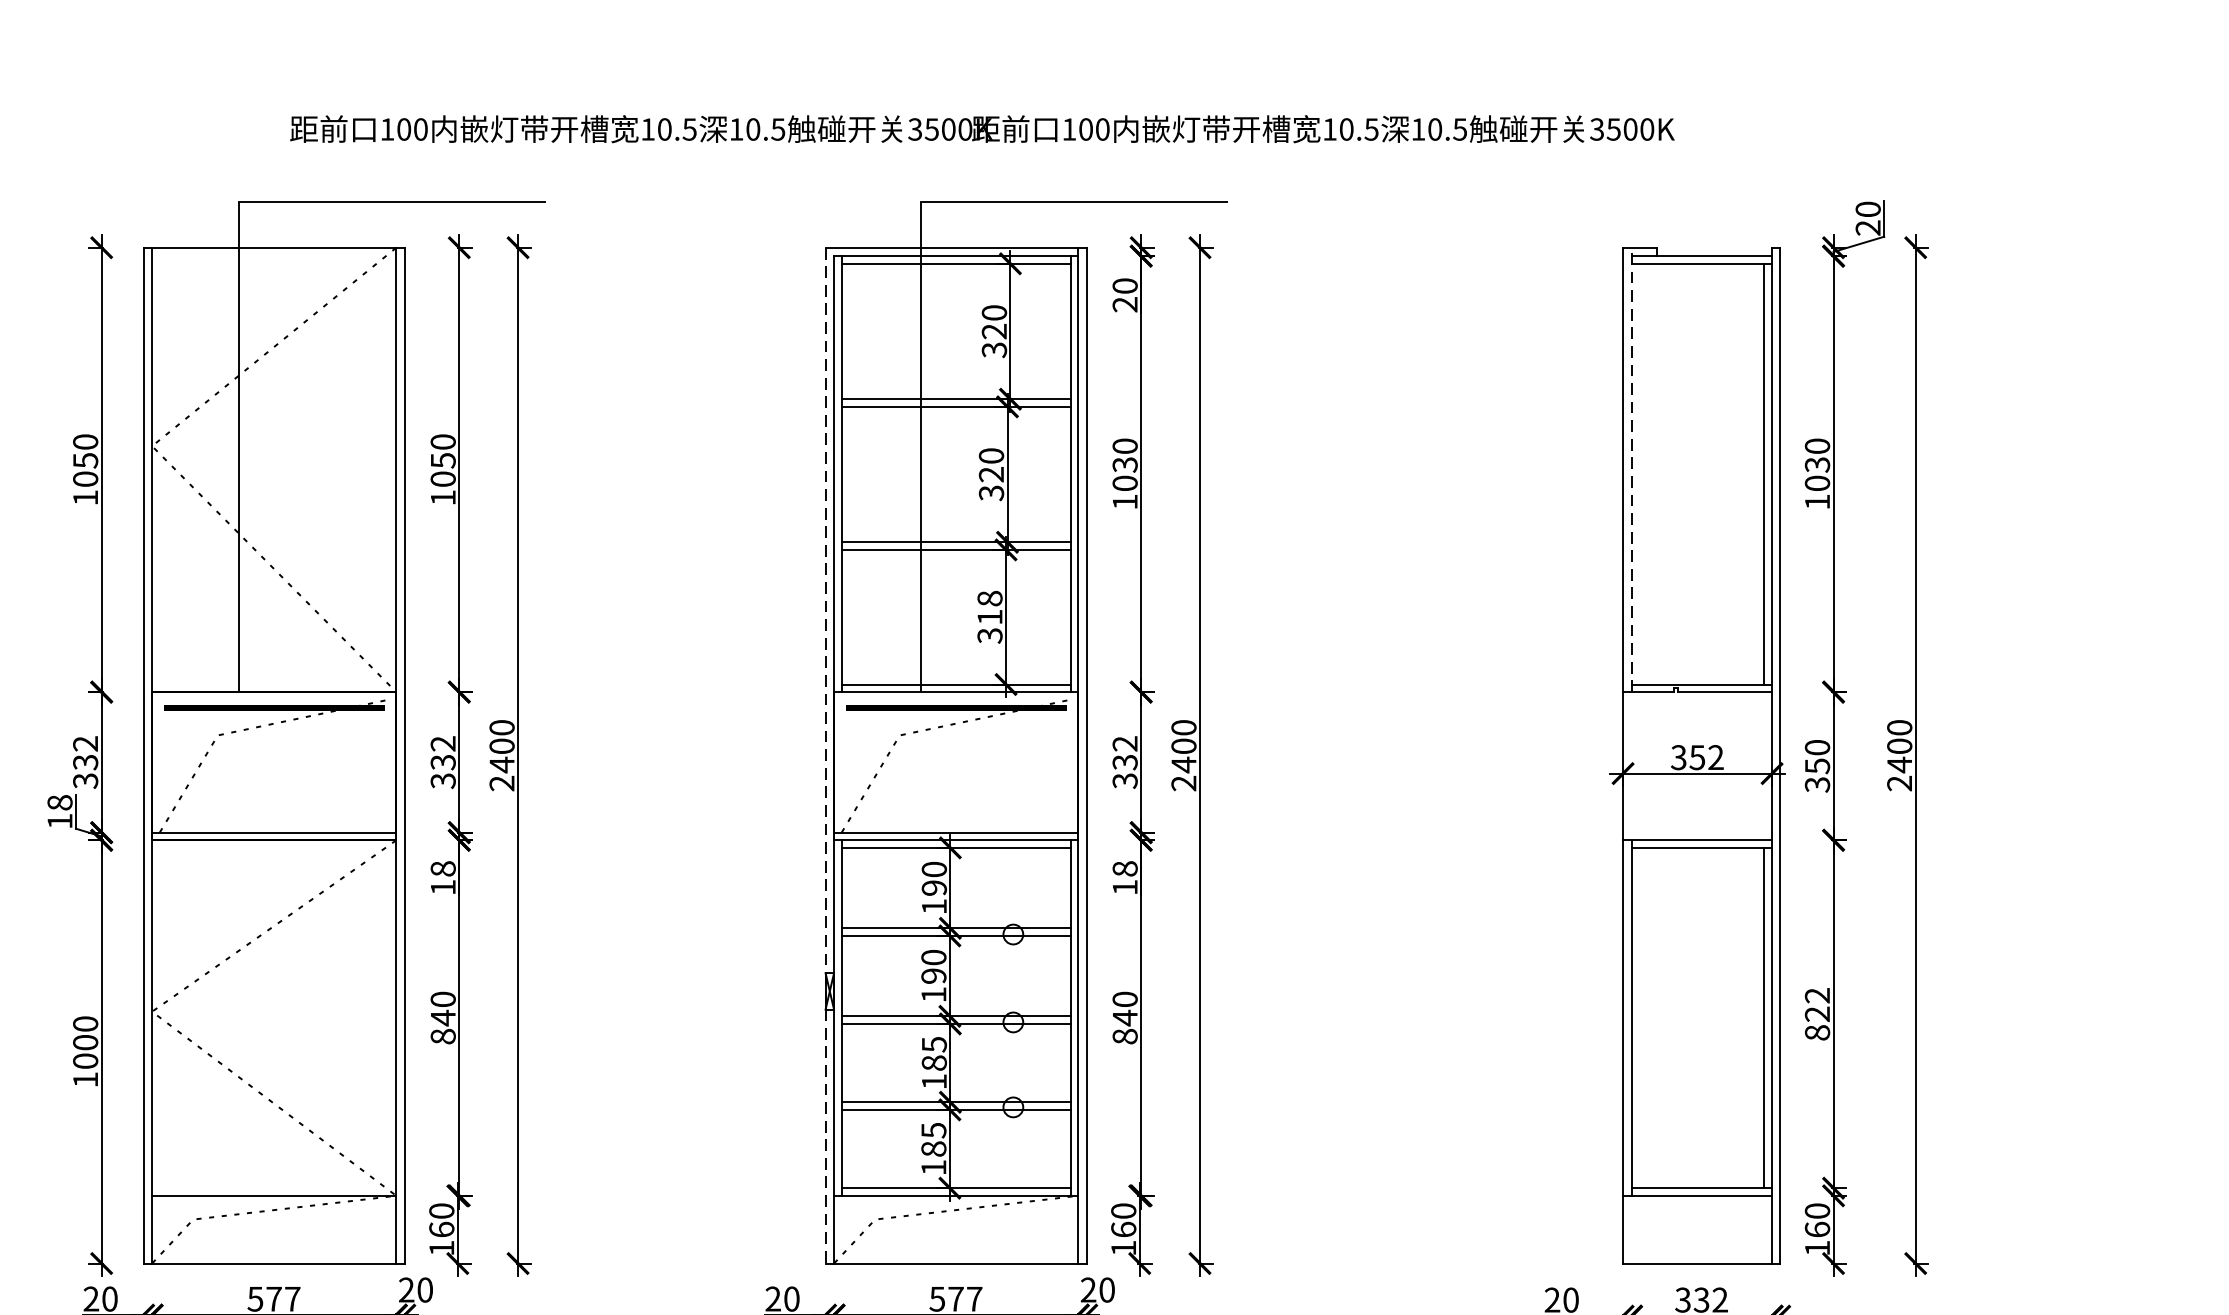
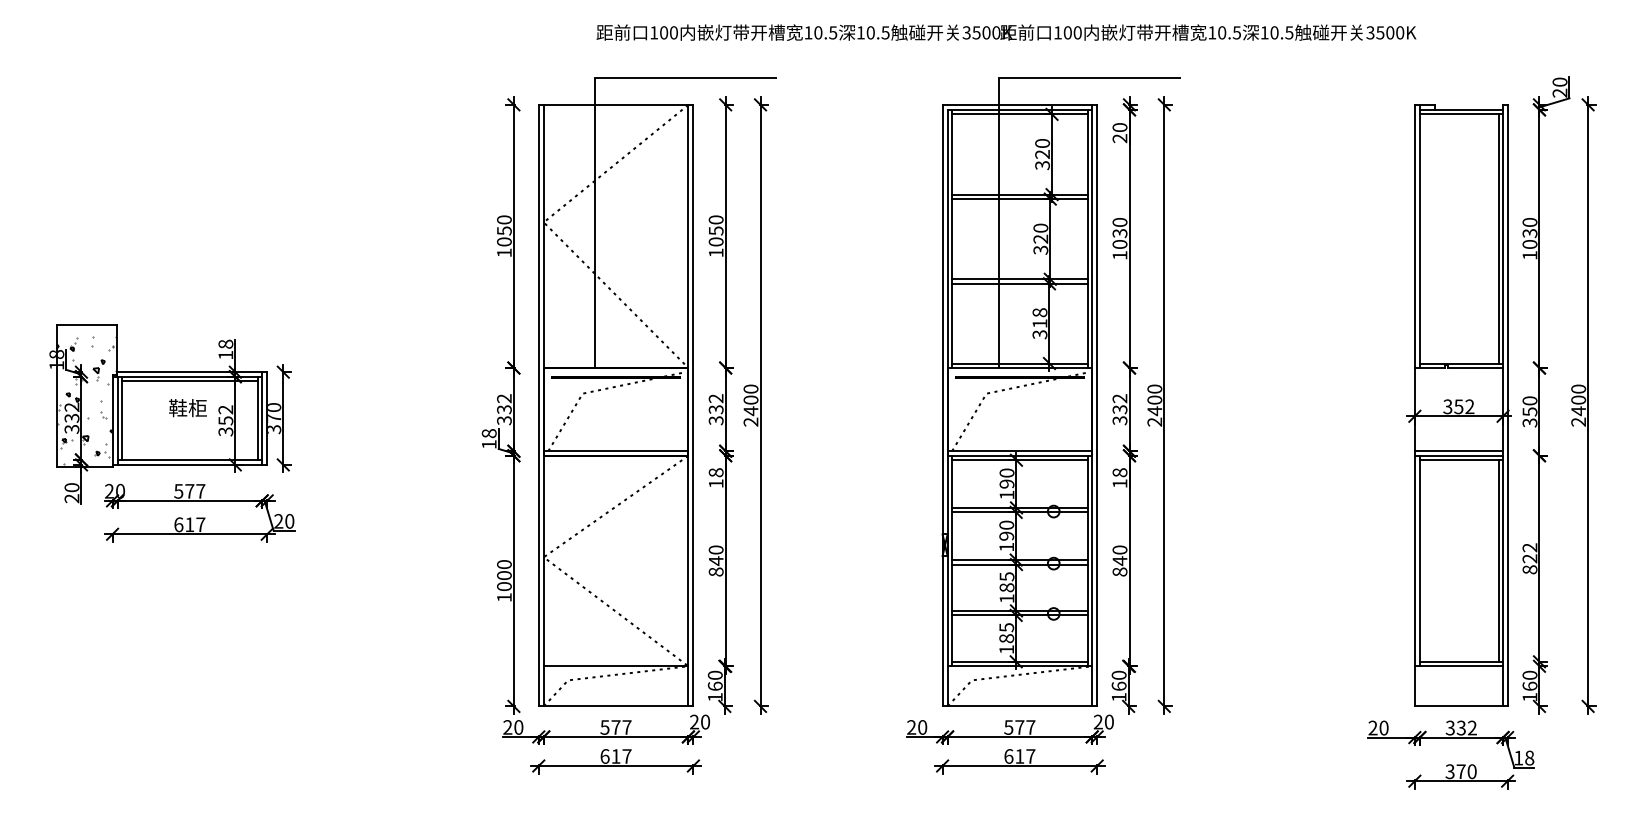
text: (982, 128) -> (1006, 32), moved
line: (1630, 470) -> (1419, 236), dashed -> solid
line: (825, 755) -> (942, 405), dashed -> solid
line: (1696, 833) -> (1458, 451), added

